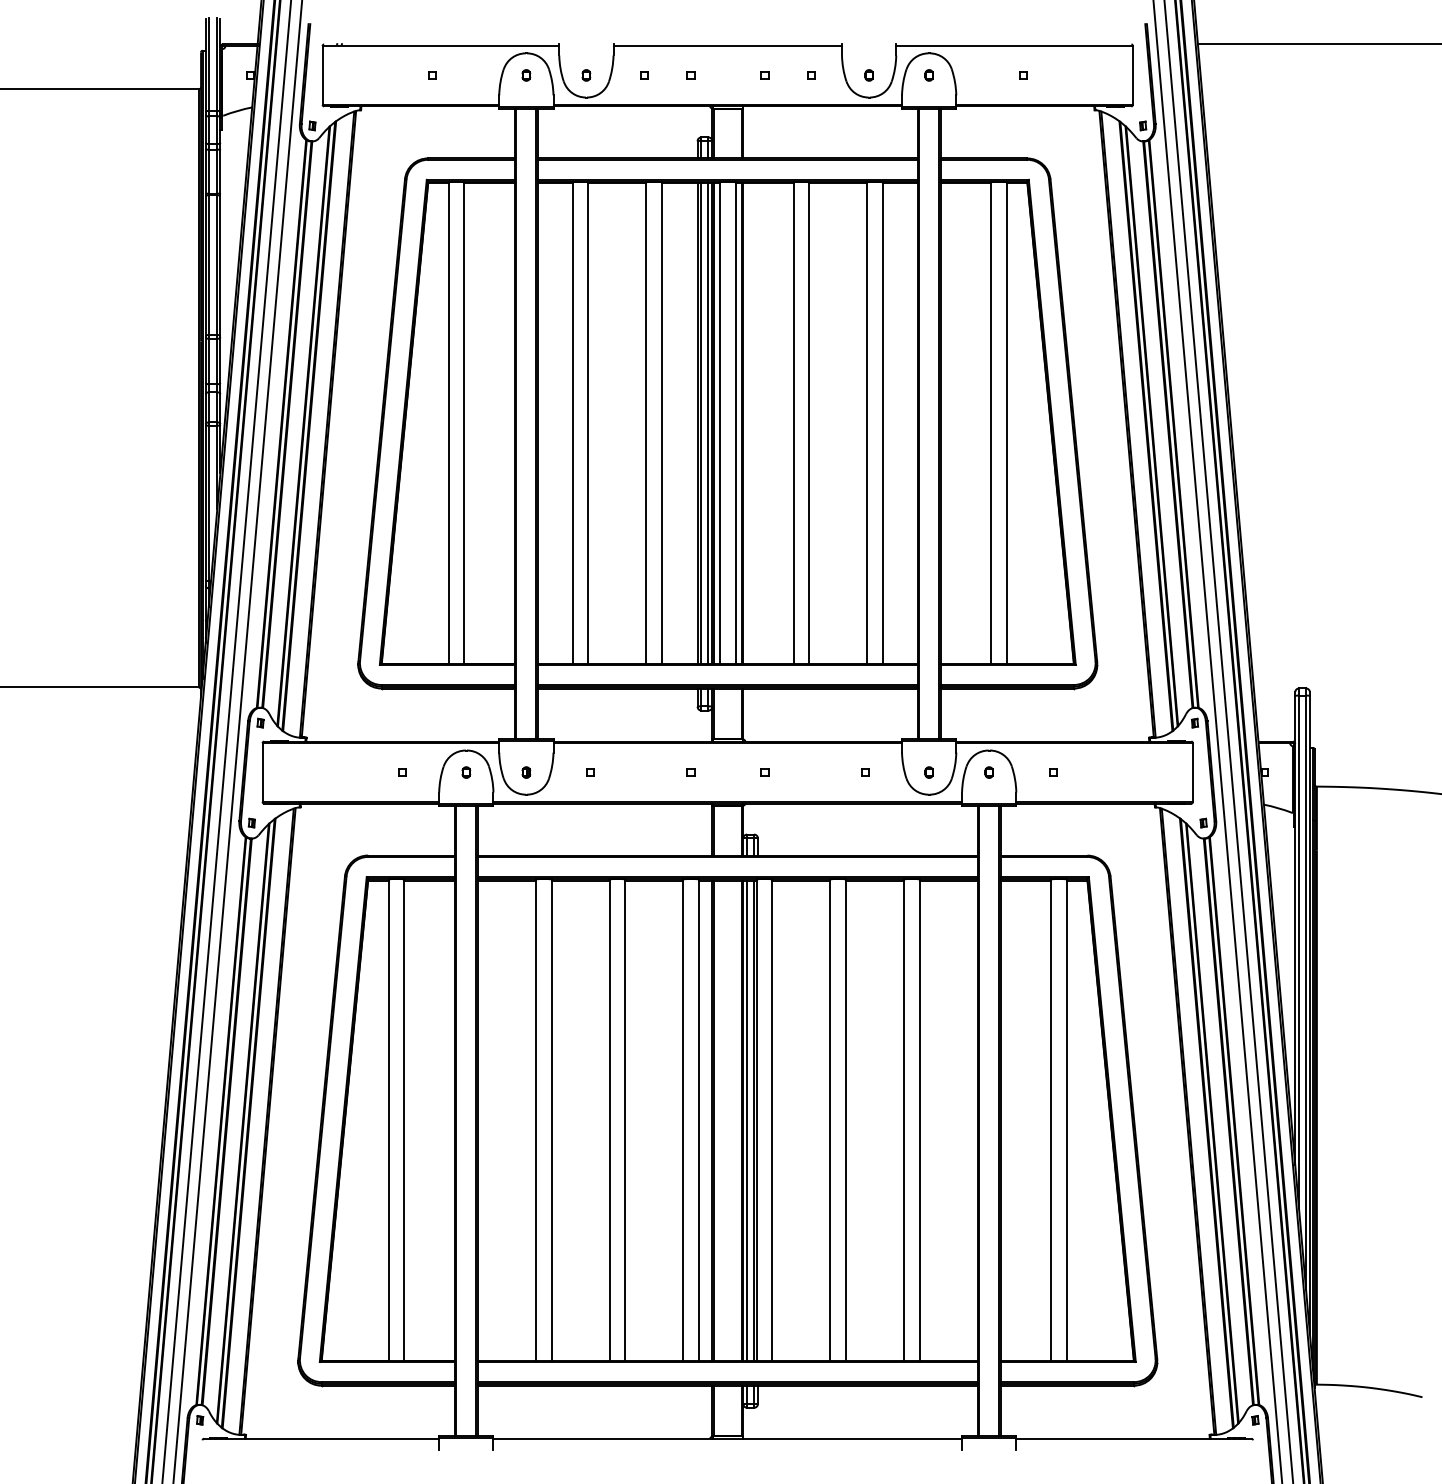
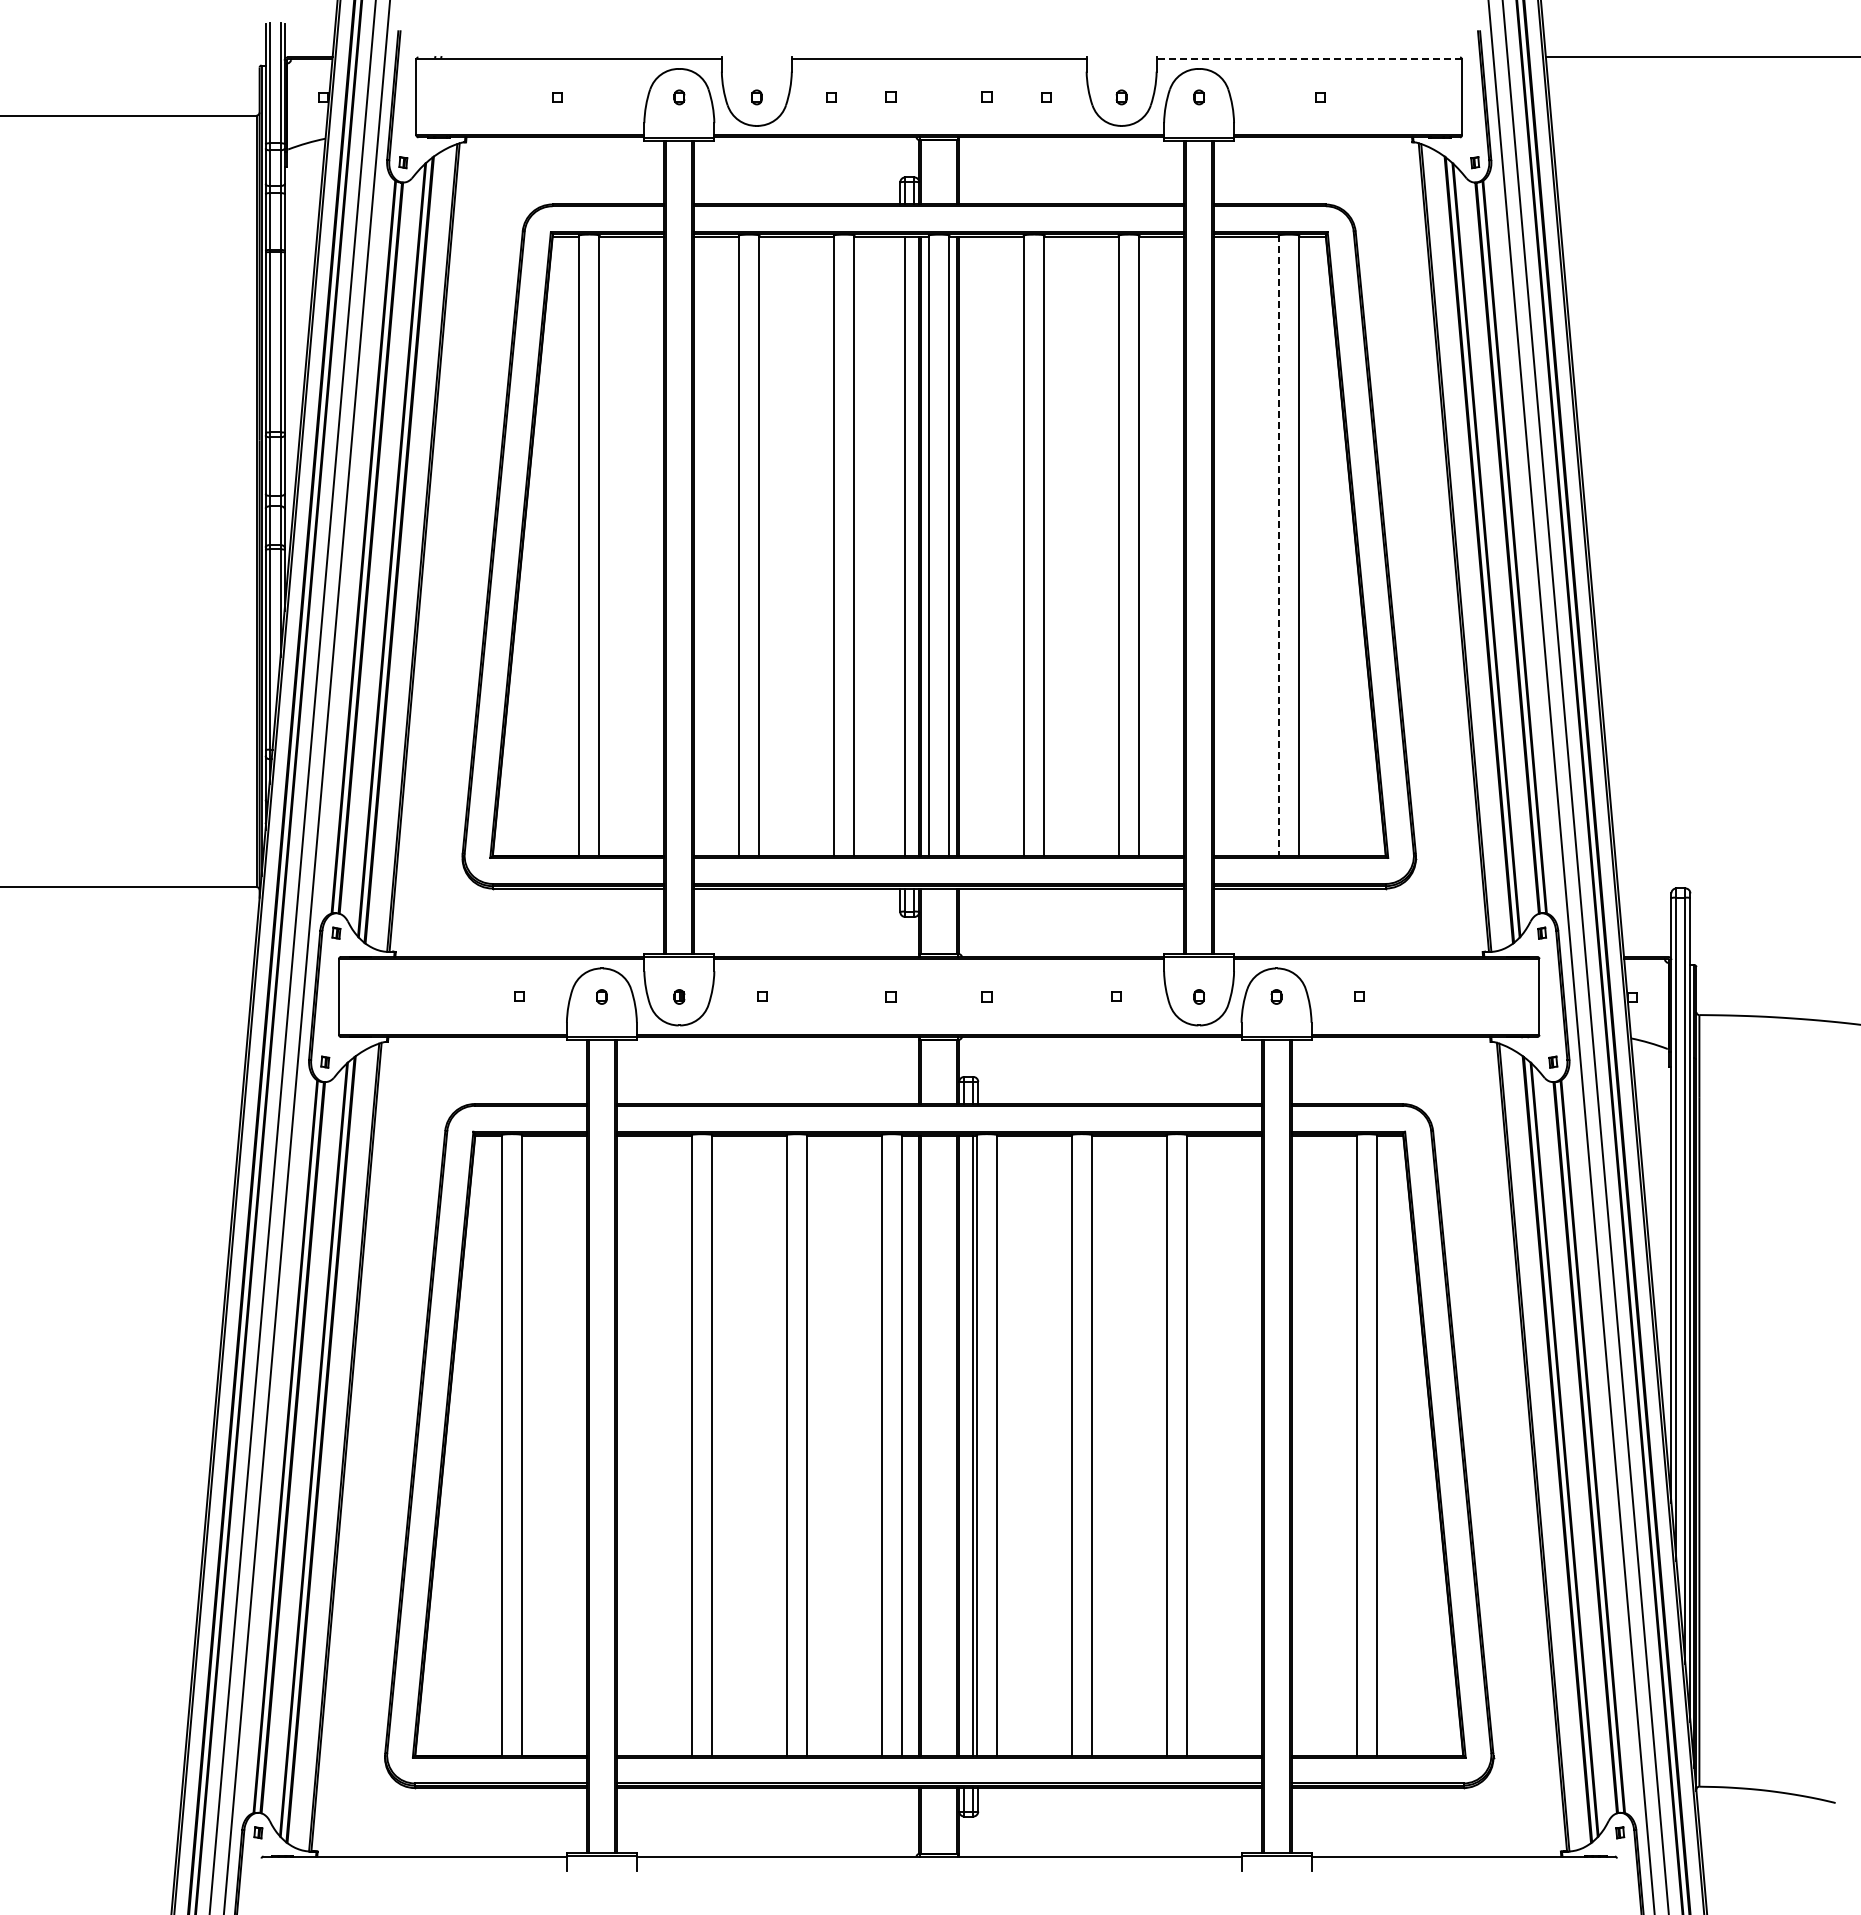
line: (1014, 46) -> (1309, 59), solid -> dashed
line: (697, 423) -> (900, 546), removed
line: (708, 423) -> (914, 546), removed
line: (991, 423) -> (1279, 546), solid -> dashed
line: (747, 1120) -> (964, 1445), removed

